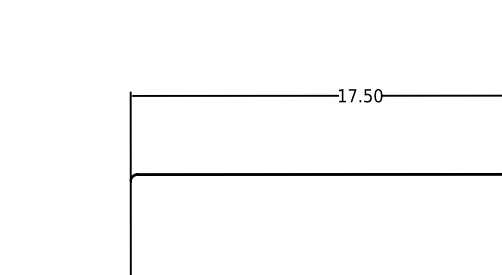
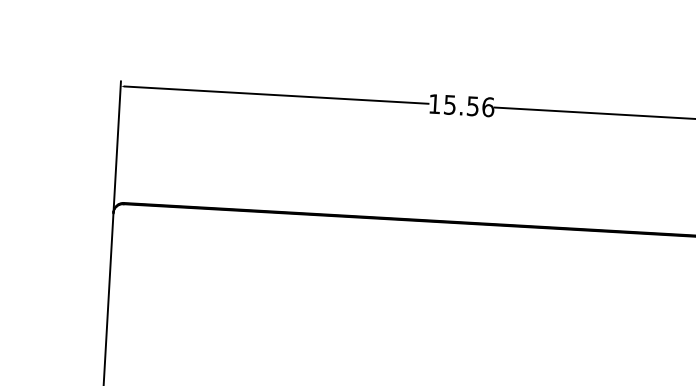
text: (365, 95) -> (469, 105), 17.50 -> 15.56

